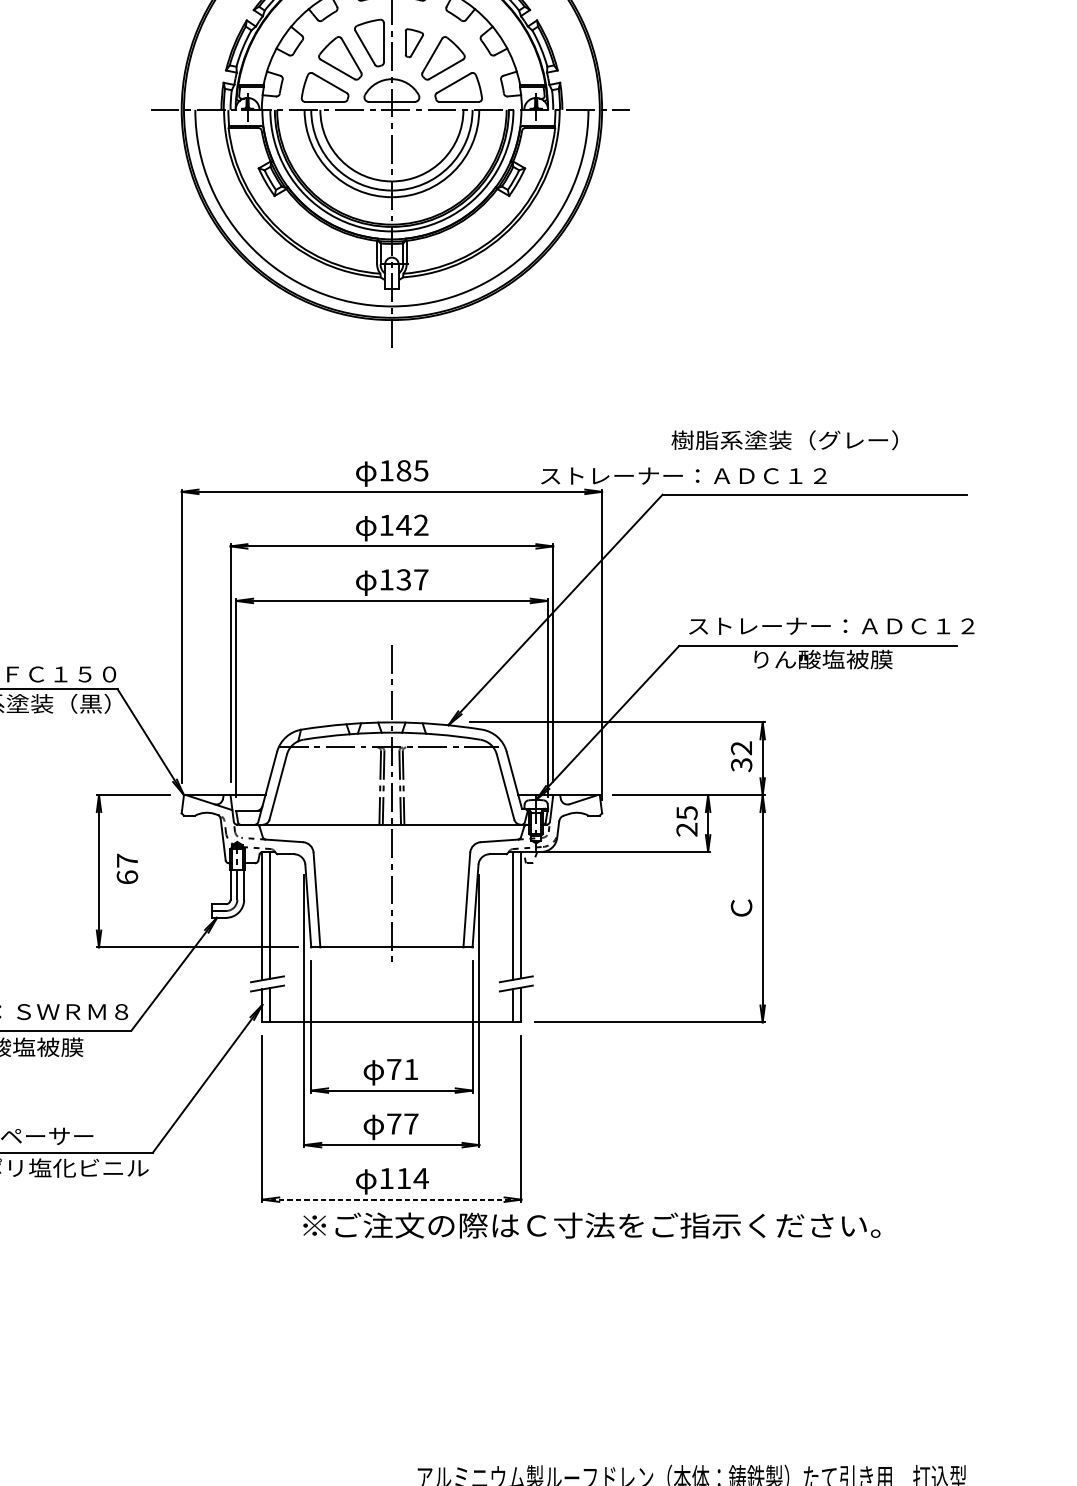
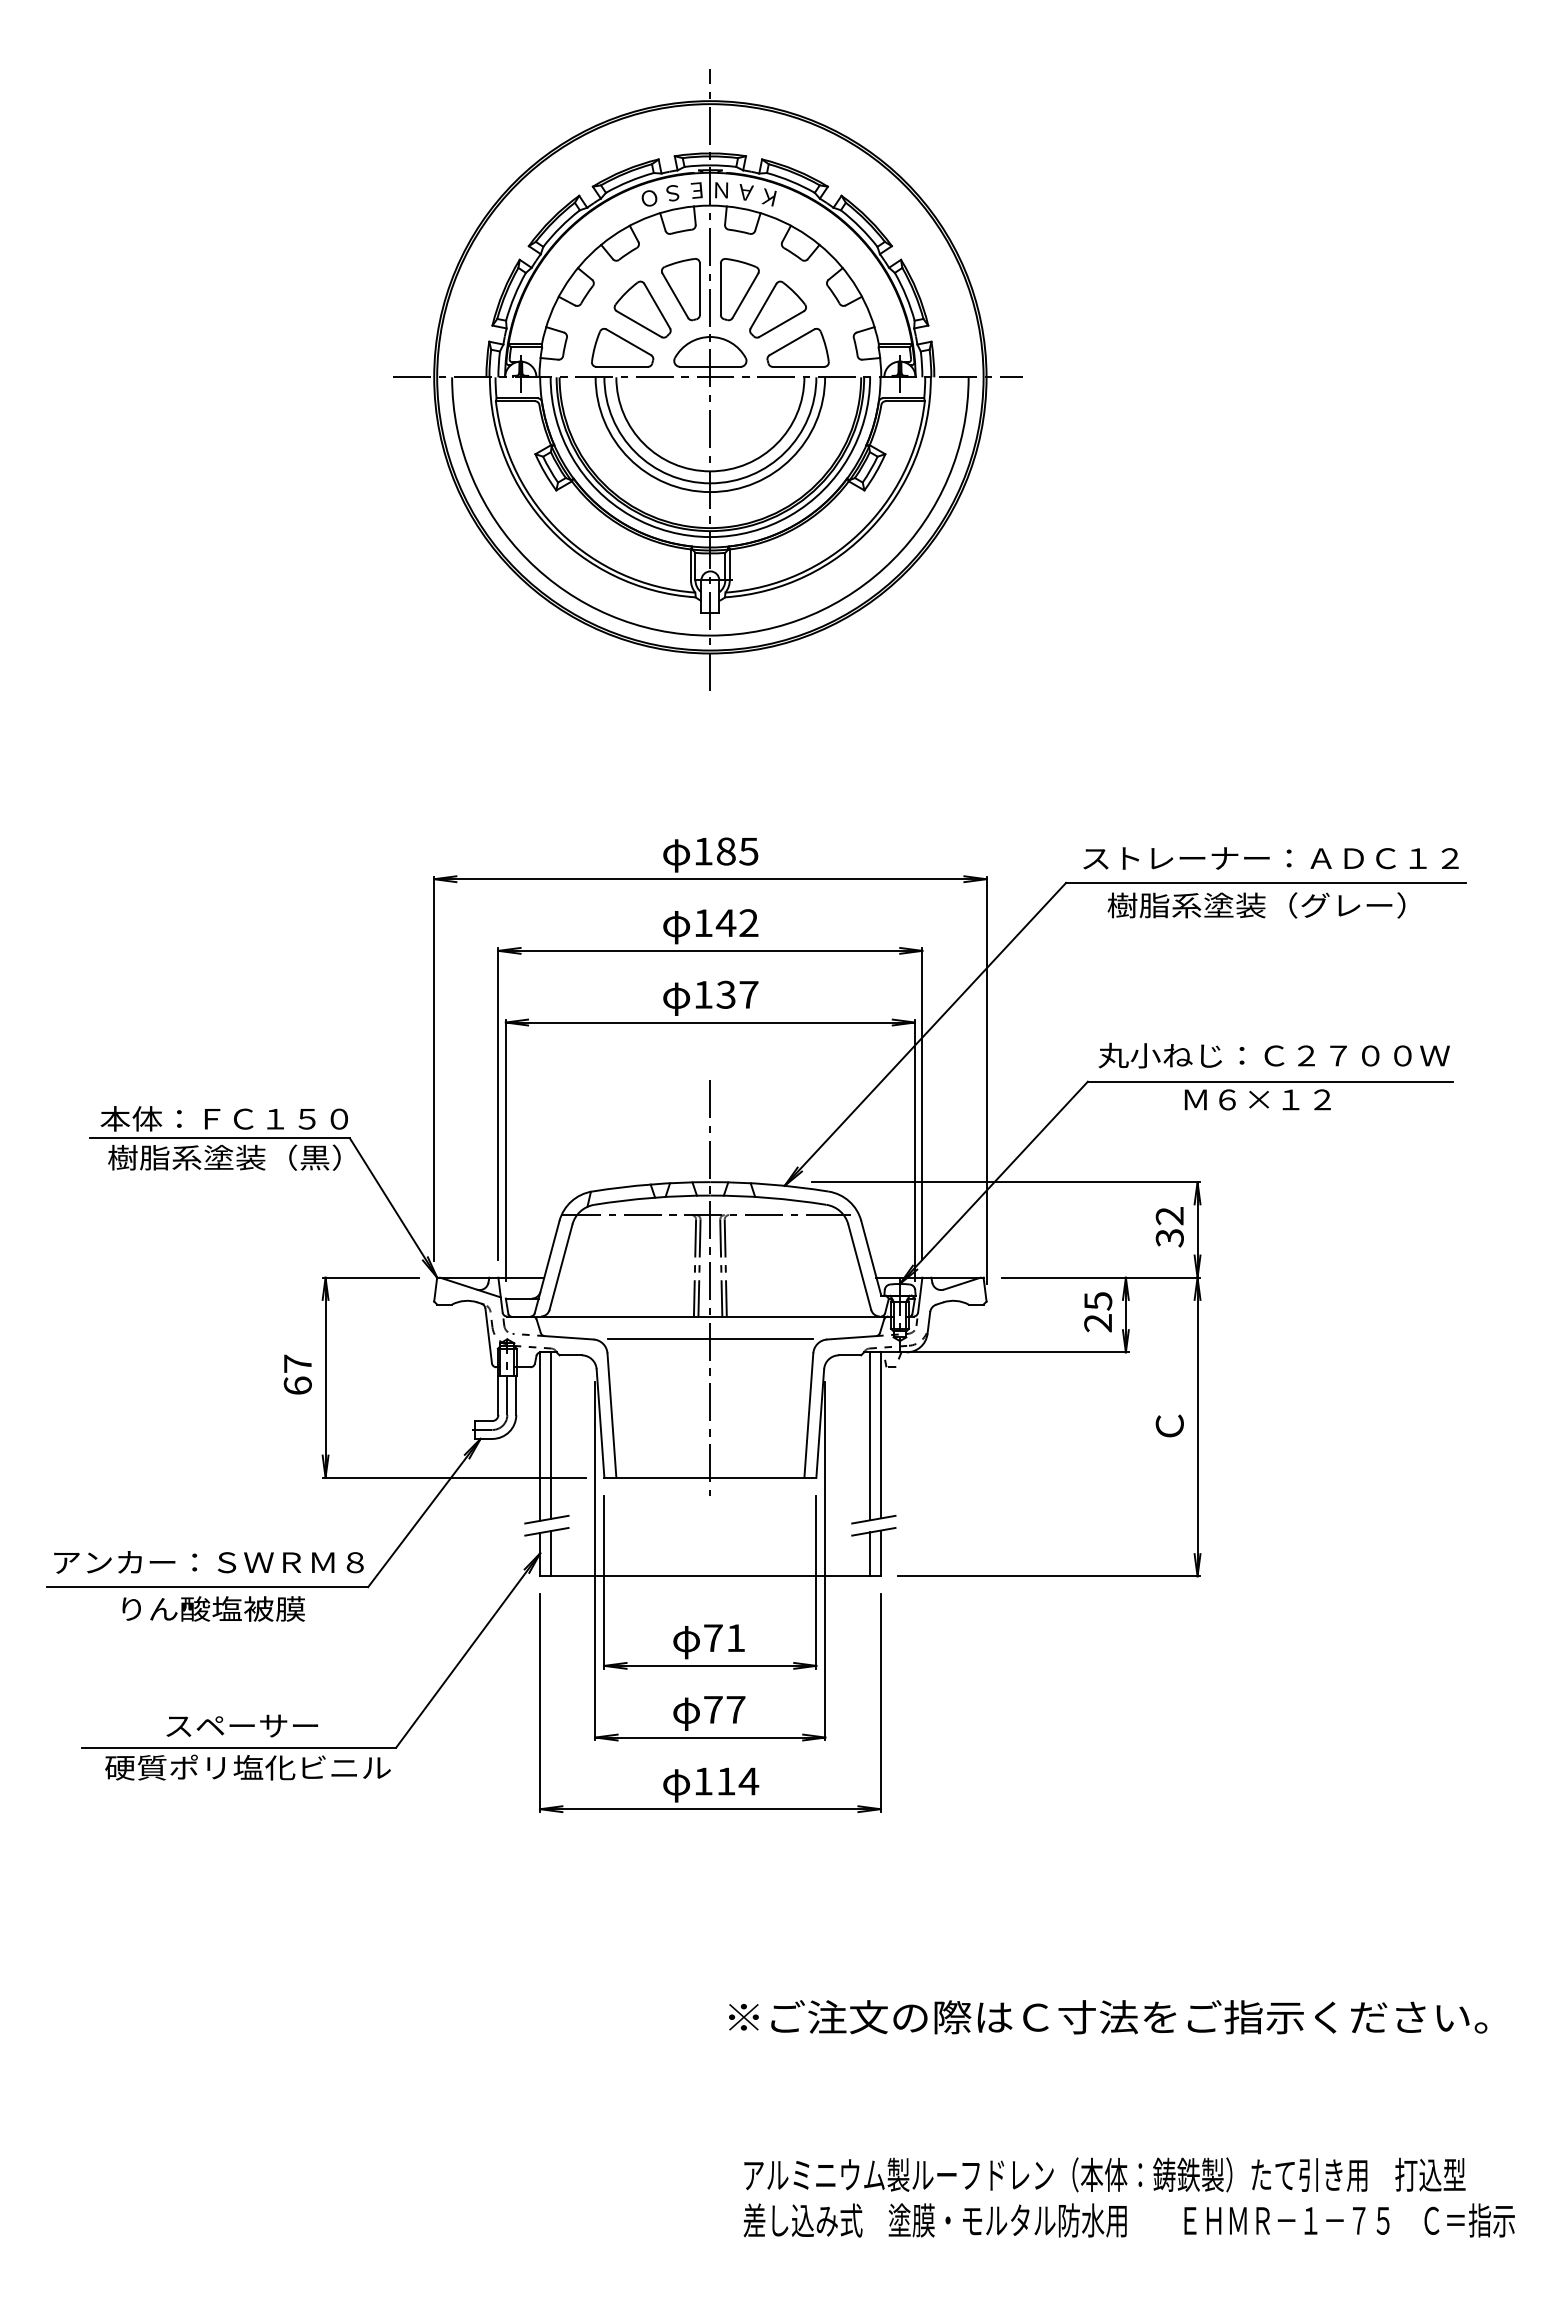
part: (414, 43) -> (739, 289), size x1.67
text: (784, 440) -> (1256, 905), moved
text: (683, 476) -> (1270, 858), moved
text: (830, 626) -> (1286, 1055), ストレーナー：ＡＤＣ１２ -> 丸小ねじ：Ｃ２７００Ｗ
text: (822, 659) -> (1276, 1099), りん酸塩被膜 -> Ｍ６×１２
line: (391, 842) -> (710, 1339), added
text: (127, 868) -> (297, 1374), moved
line: (391, 1199) -> (710, 1809), dashed -> solid
text: (592, 1225) -> (1108, 2017), moved

